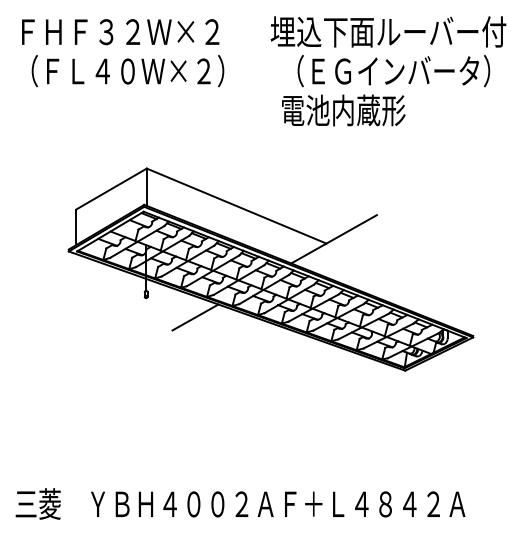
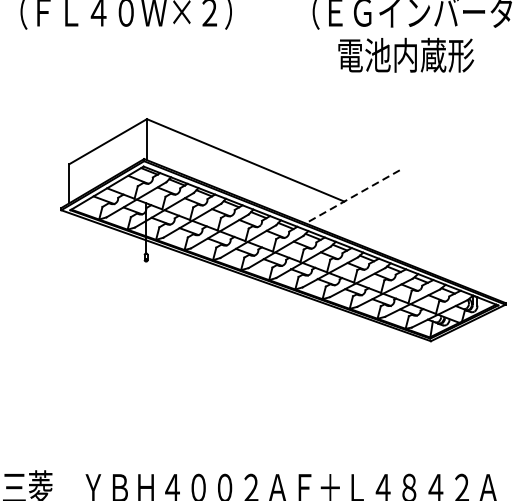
text: (343, 110) -> (405, 55), moved
line: (333, 239) -> (352, 197), solid -> dashed
line: (195, 317) -> (200, 282), removed

